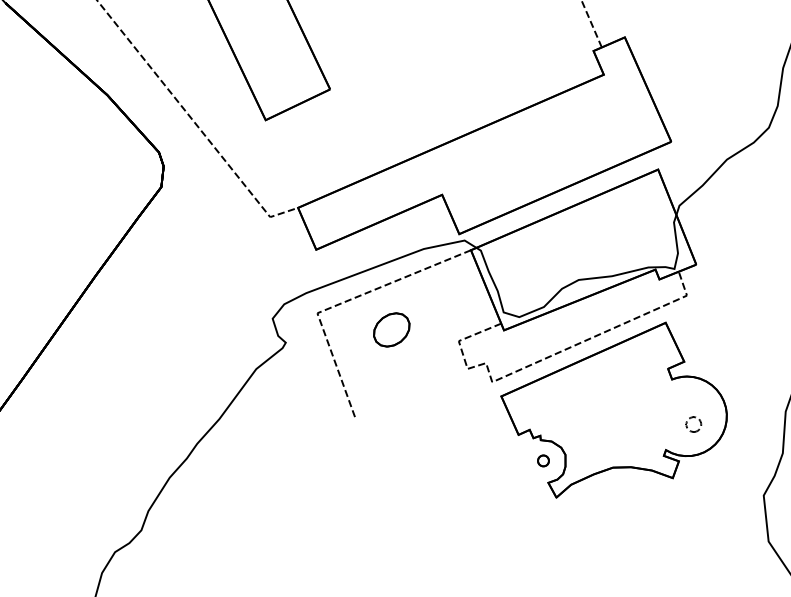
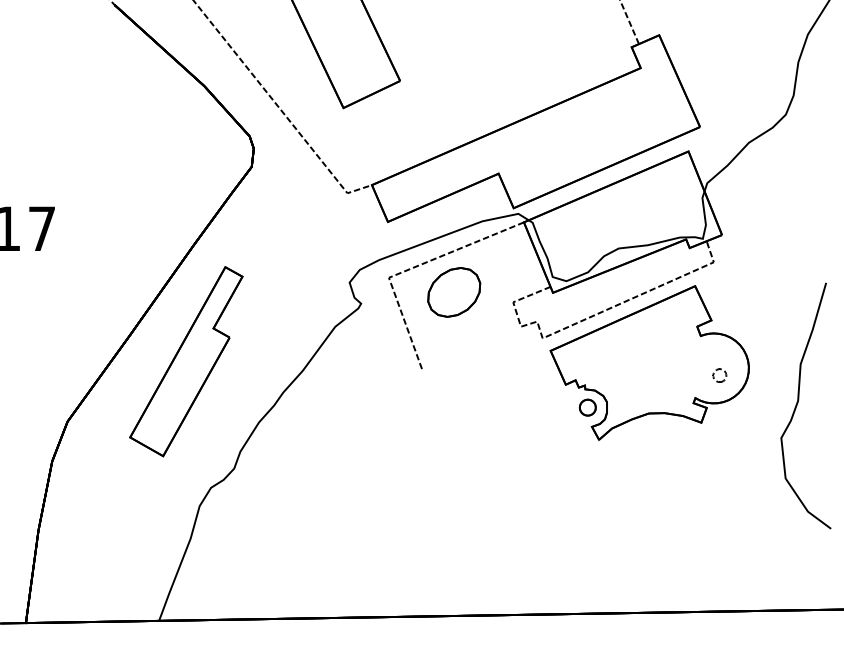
part: (391, 329) -> (454, 292), size x1.67
part: (87, 408) -> (186, 361), added
part: (543, 460) -> (587, 407), size x1.67

